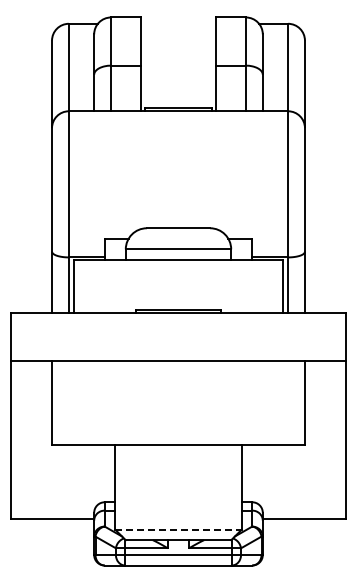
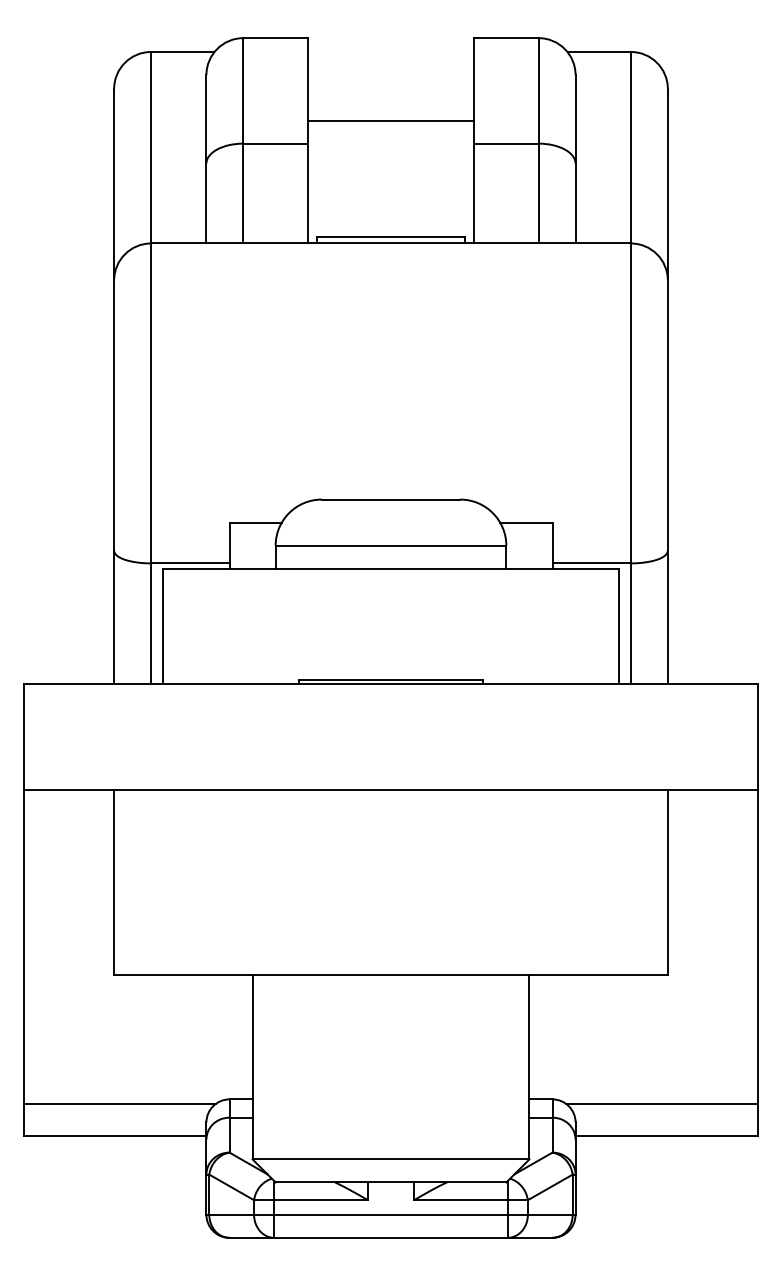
line: (178, 55) -> (391, 121), added
line: (54, 504) -> (119, 1104), added
line: (302, 504) -> (662, 1104), added
line: (179, 529) -> (393, 1159), dashed -> solid

